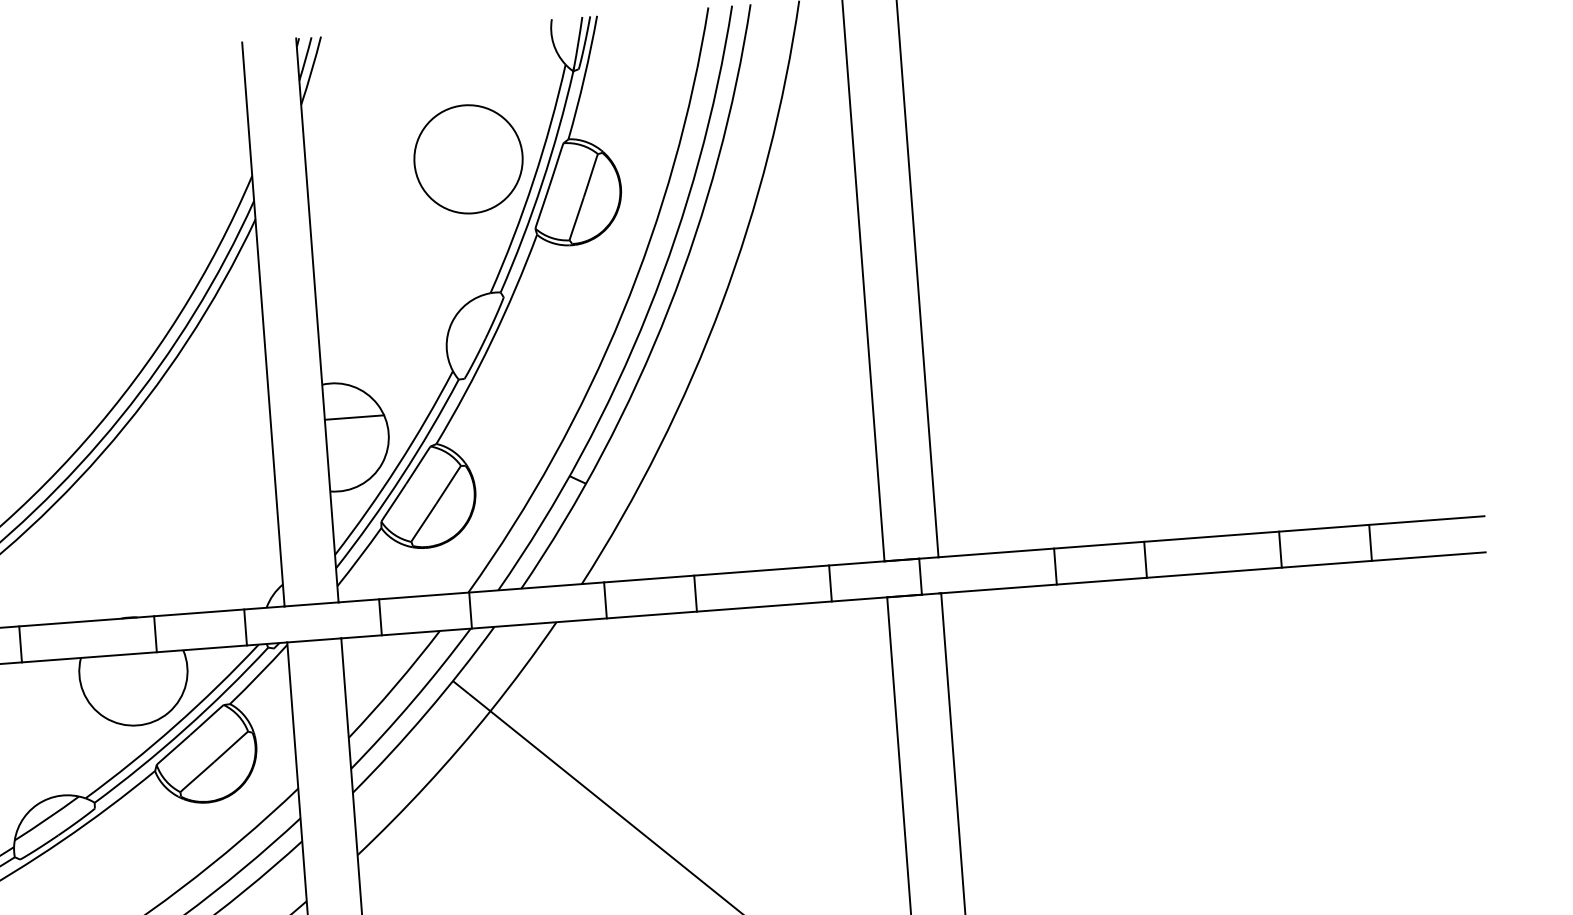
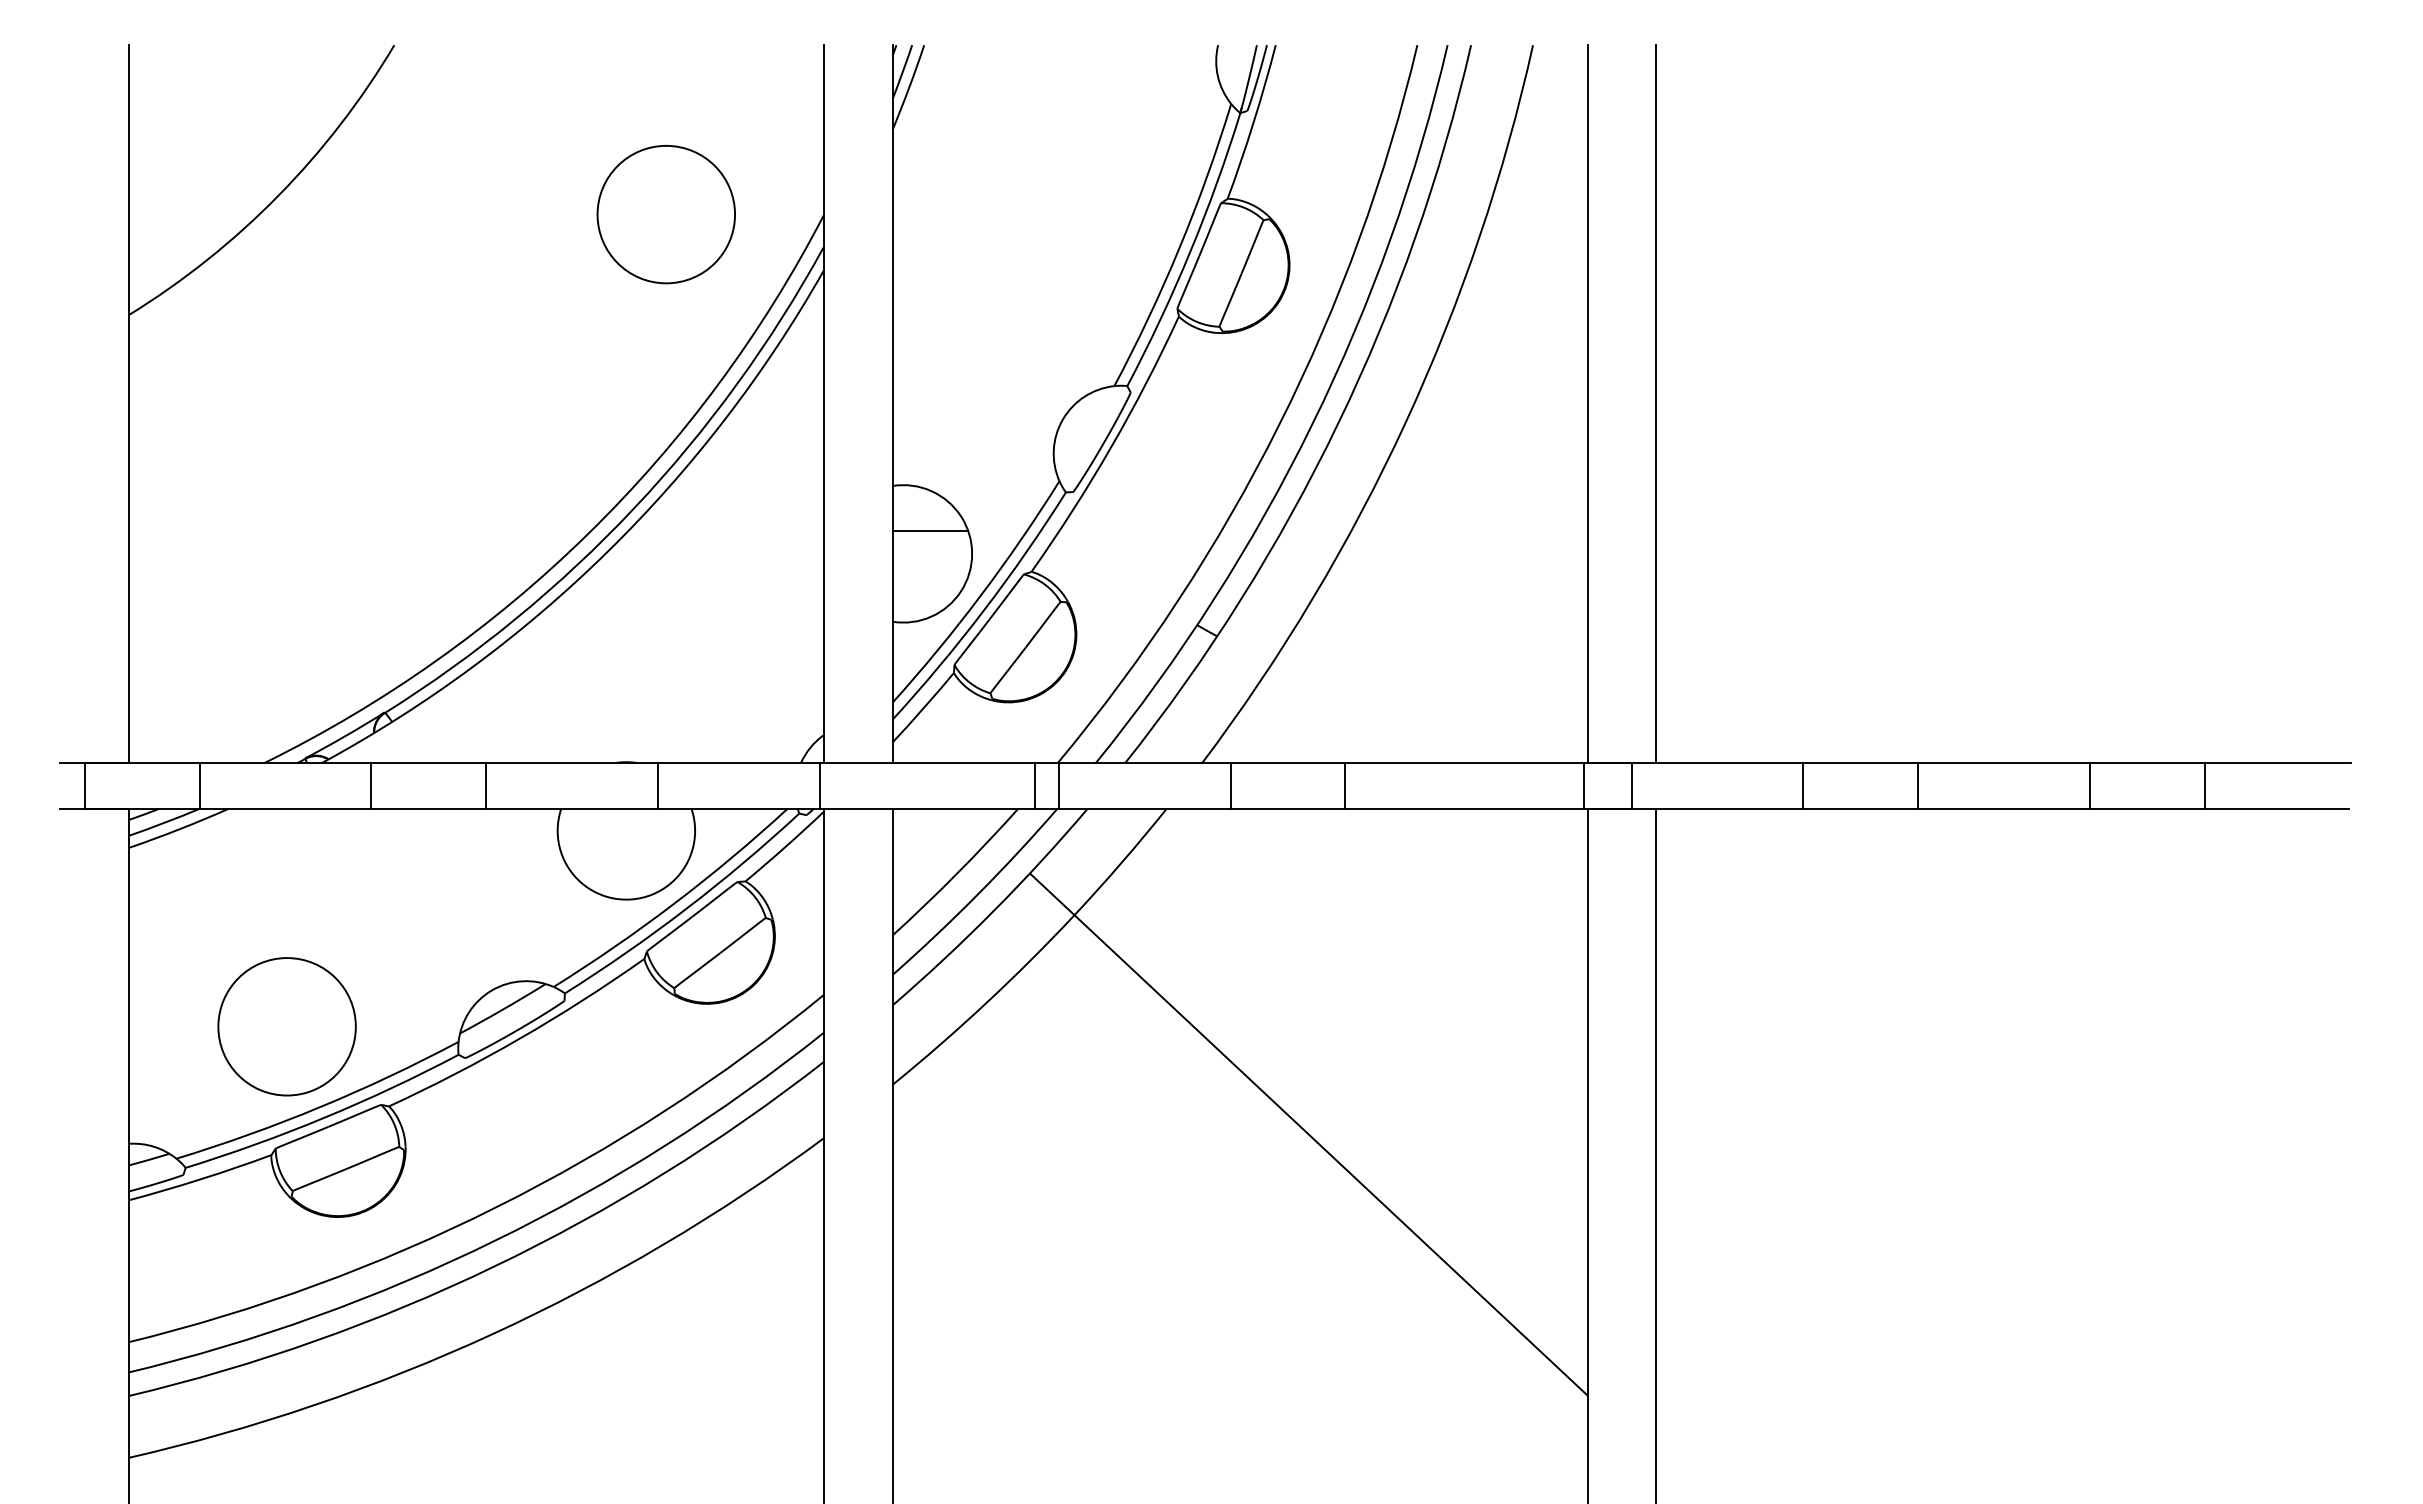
circle: (467, 159) -> (665, 214), moved
line: (830, 583) -> (1584, 785), moved
line: (380, 617) -> (1035, 785), moved
line: (245, 627) -> (819, 785), moved

